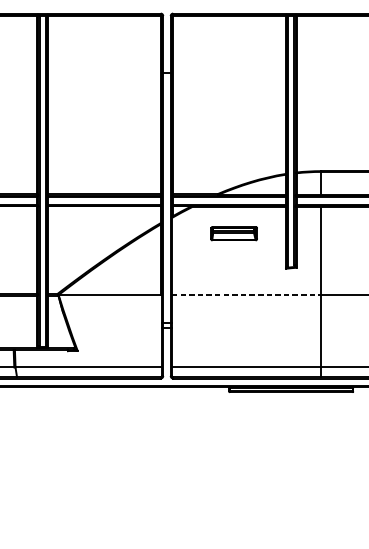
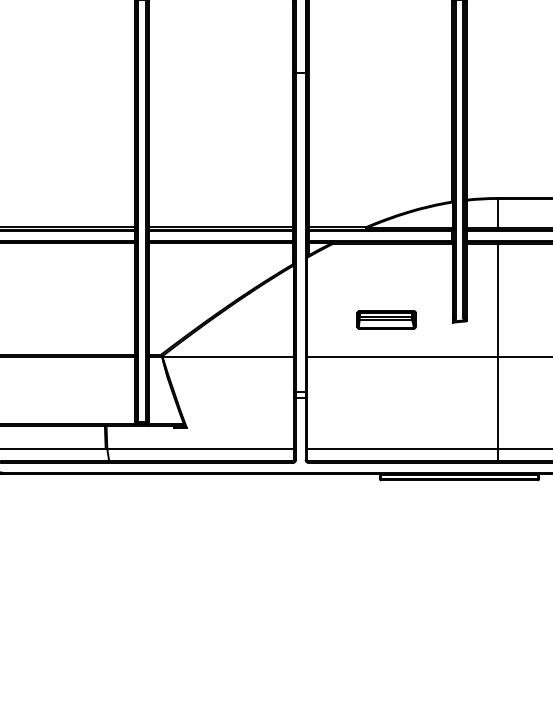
part: (234, 233) -> (386, 319), moved
line: (246, 295) -> (402, 356), dashed -> solid

